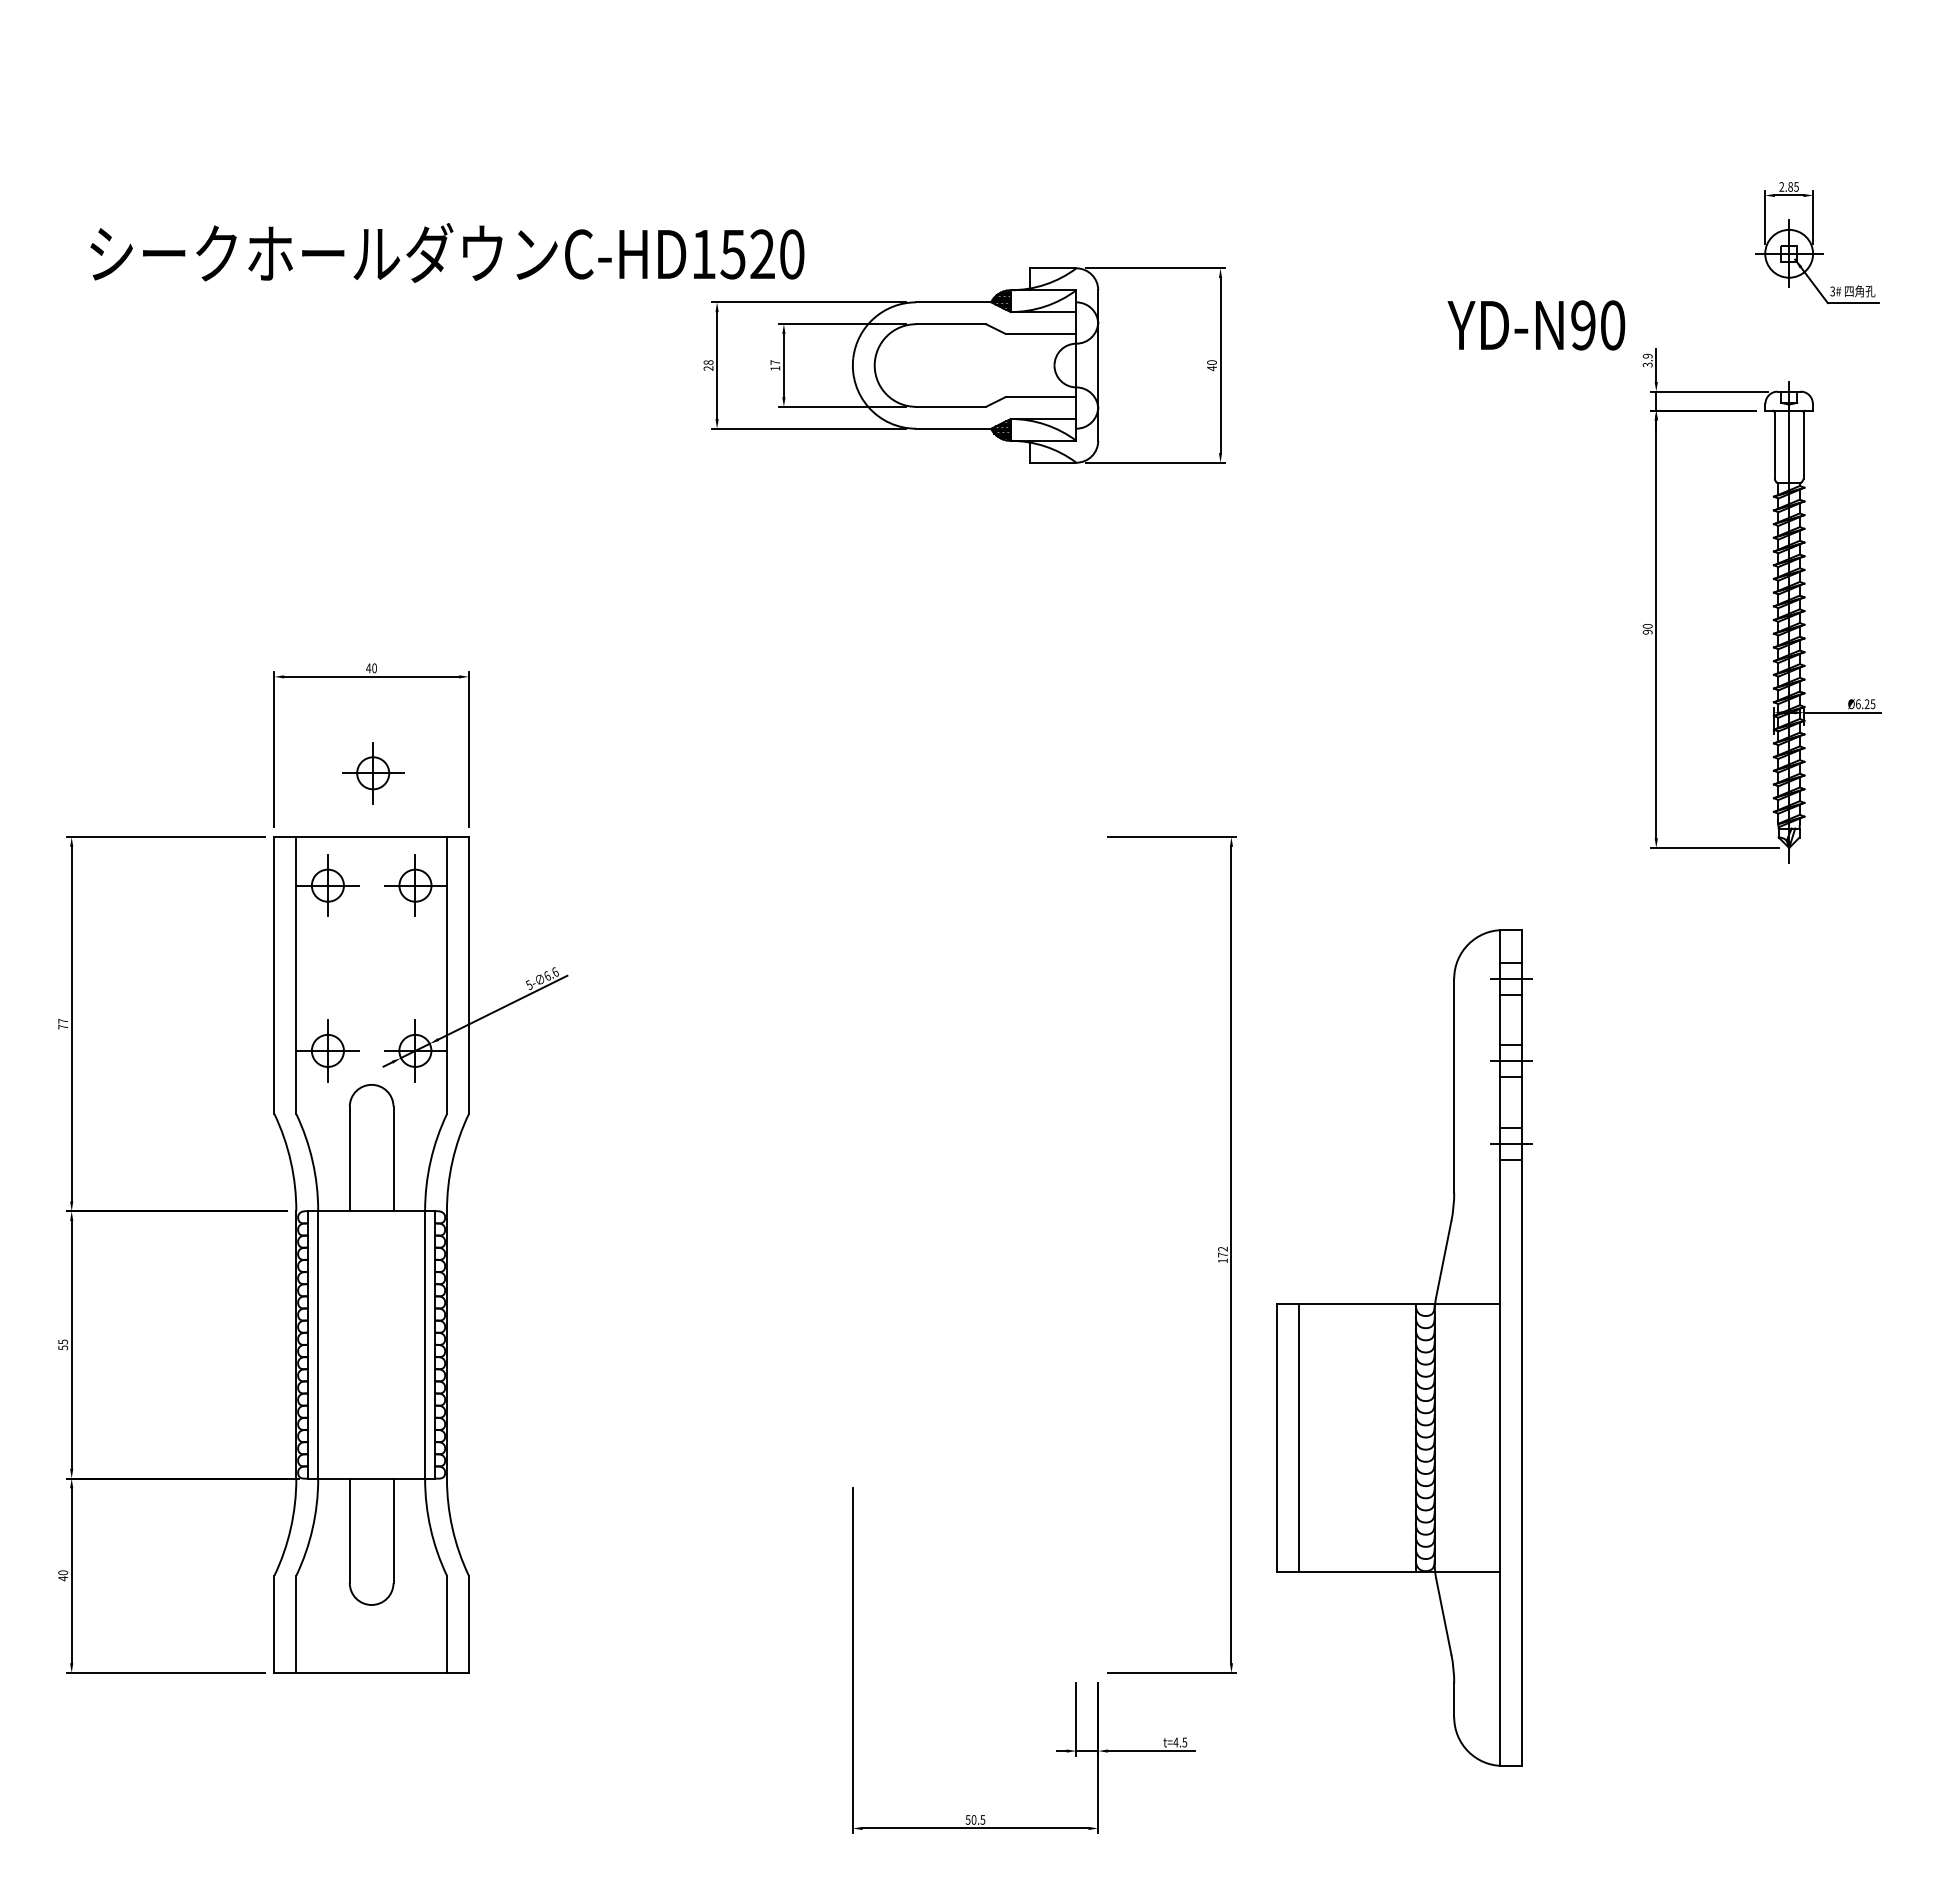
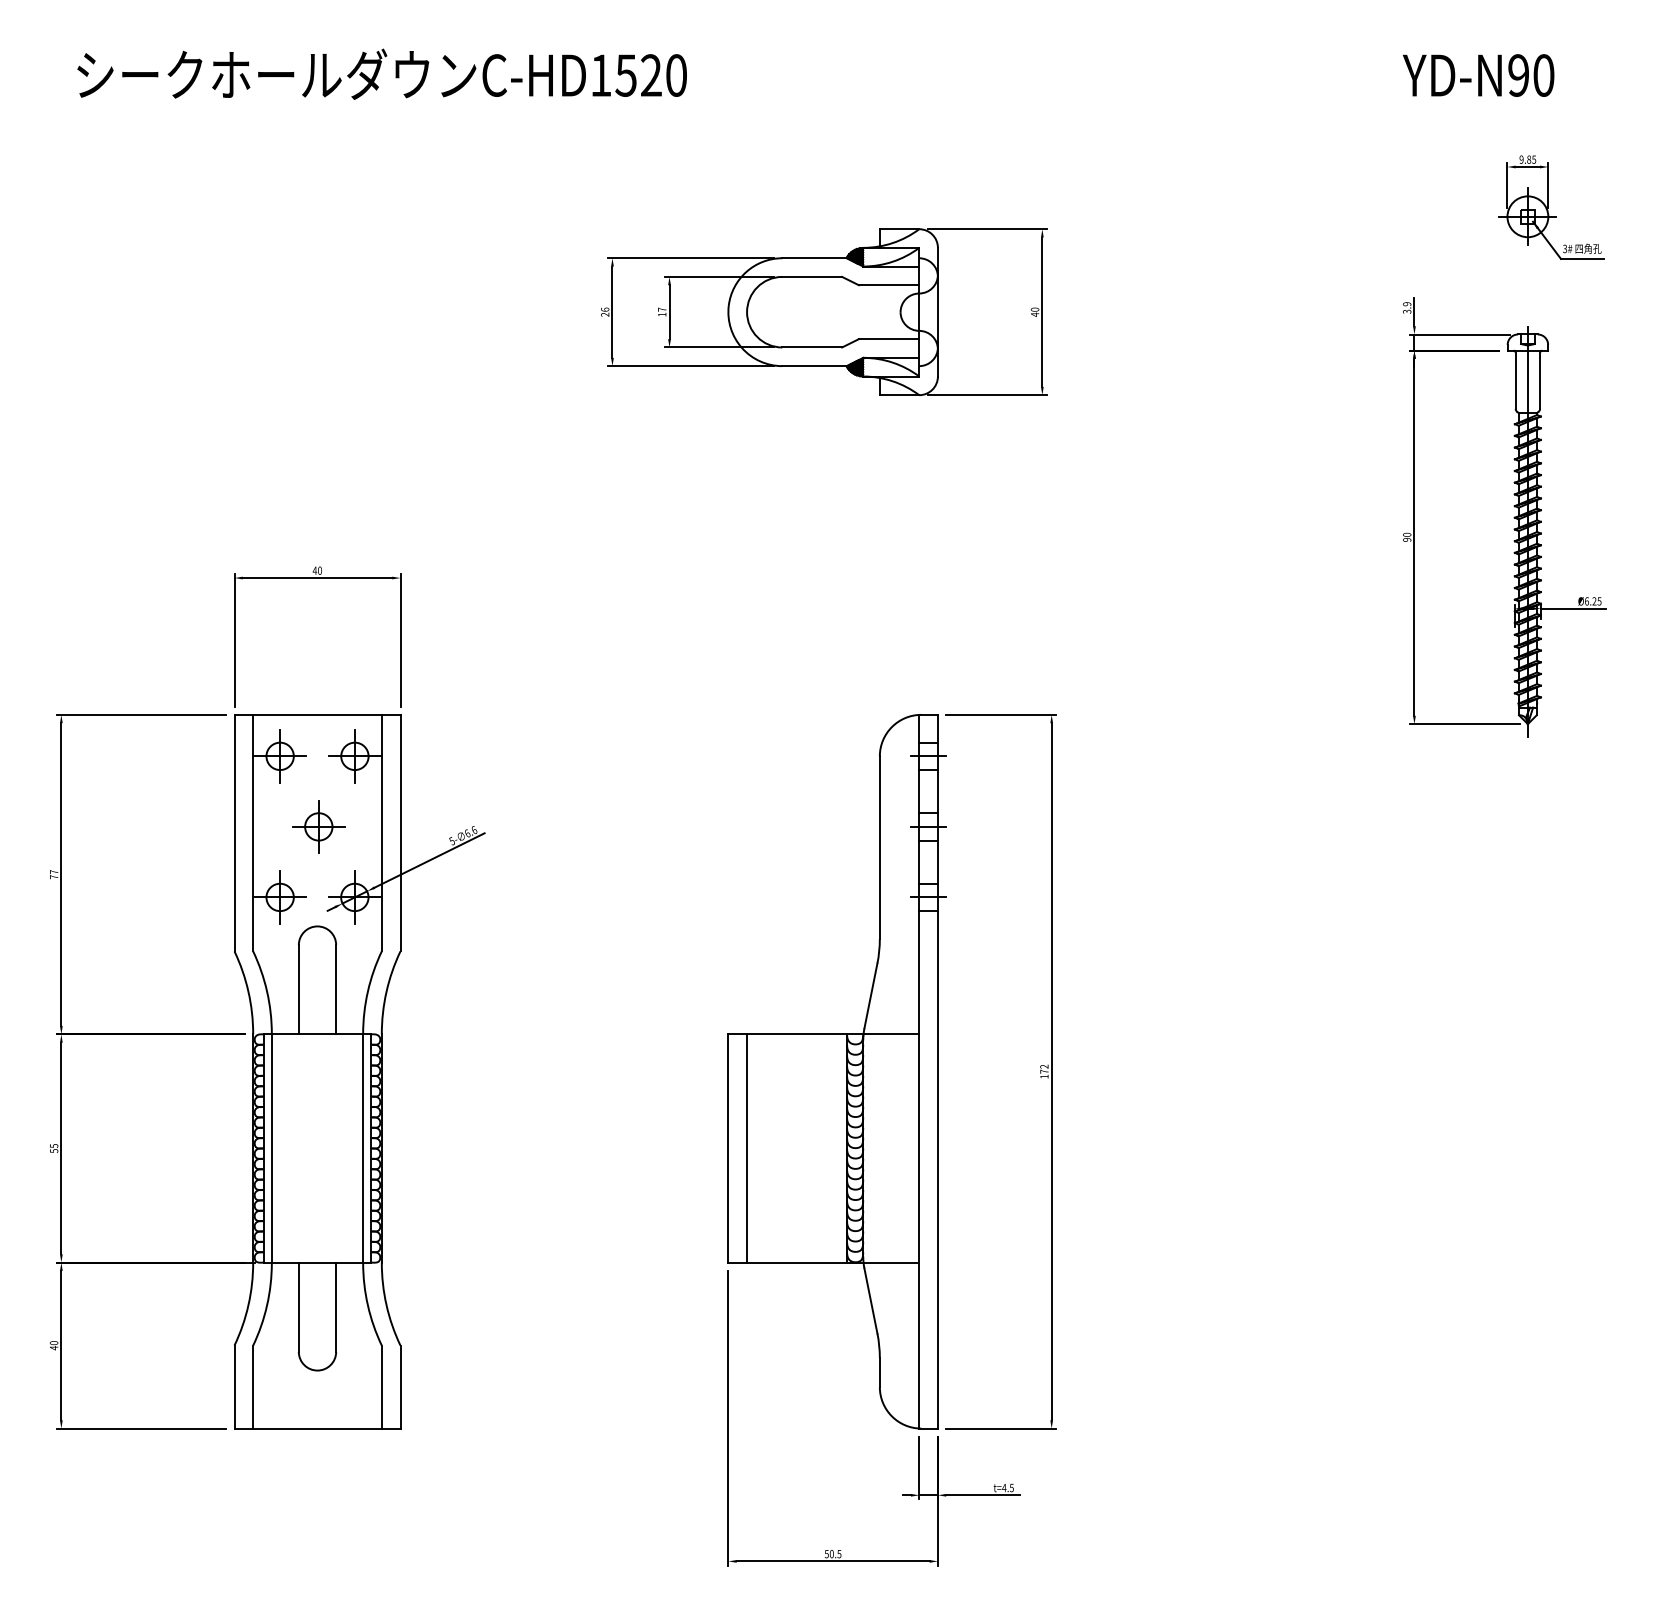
text: (1781, 186) -> (1521, 159), 2.85 -> 9.85
text: (447, 252) -> (382, 73), moved
text: (1536, 325) -> (1478, 75), moved
text: (708, 362) -> (605, 309), 28 -> 26
part: (373, 773) -> (319, 827), moved
part: (1404, 1347) -> (837, 1071), moved

